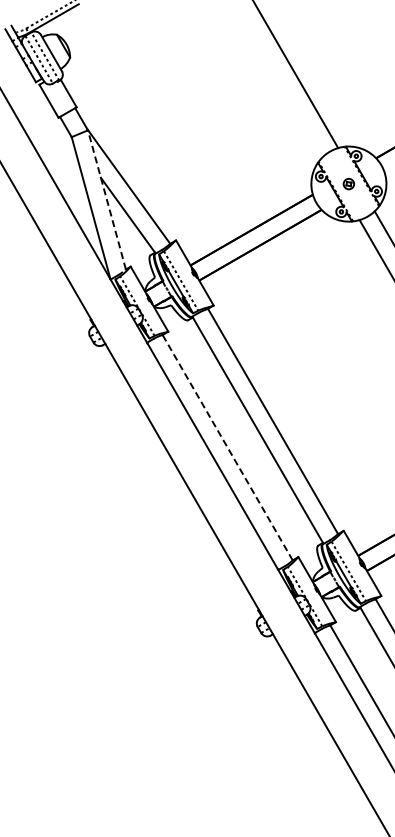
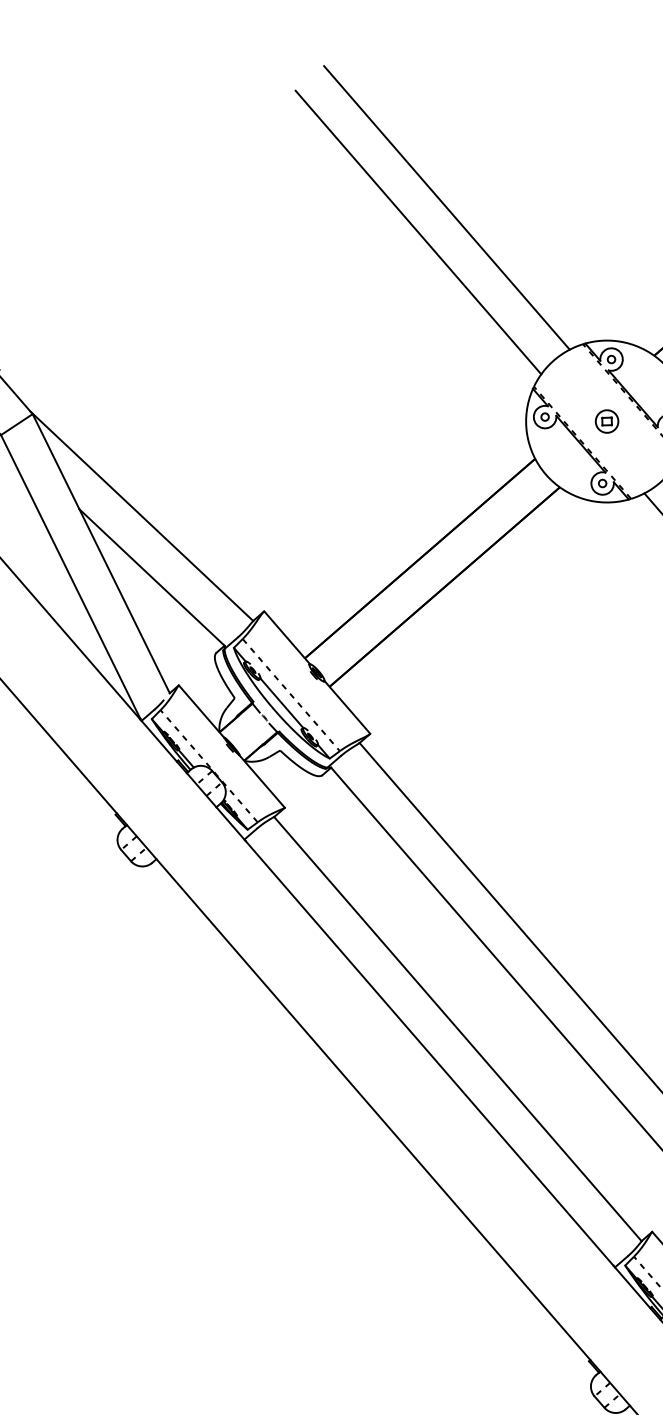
line: (279, 81) -> (418, 232), added
line: (106, 199) -> (100, 552), dashed -> solid
line: (227, 447) -> (457, 1028), dashed -> solid

